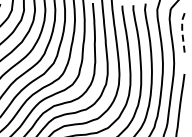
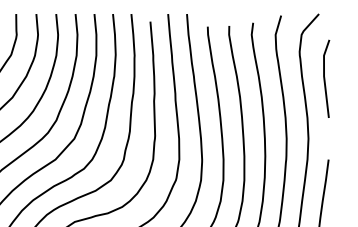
line: (182, 31) -> (324, 76), dashed -> solid

